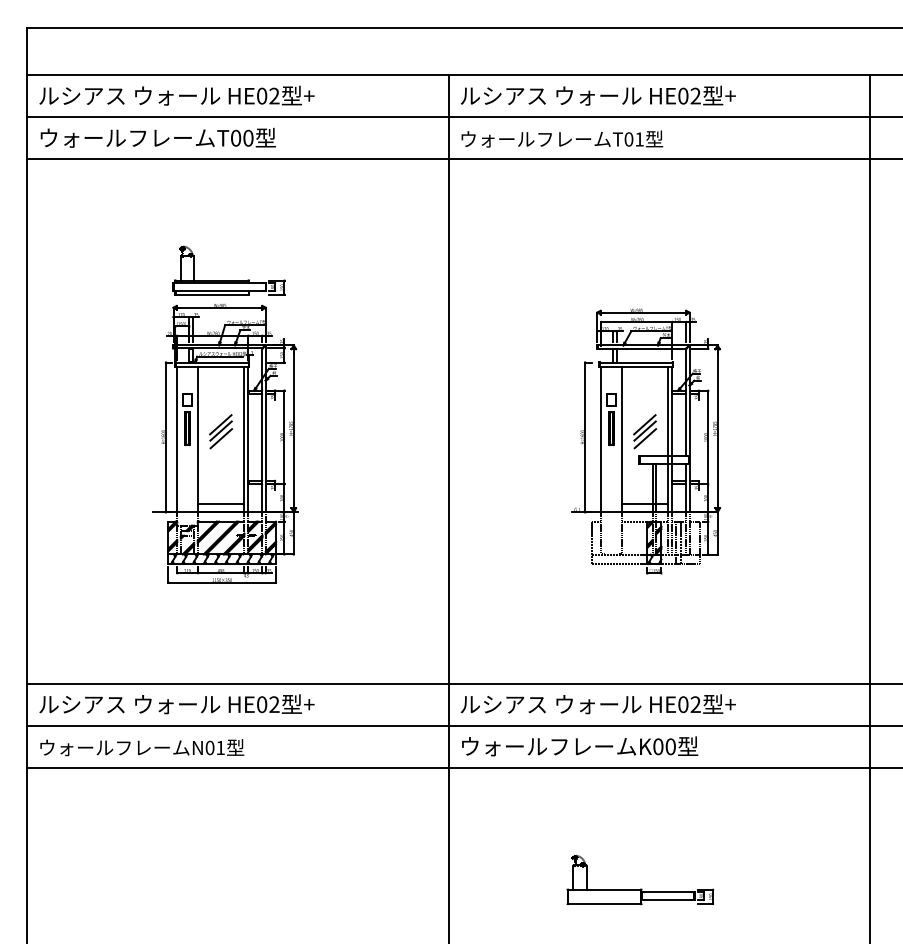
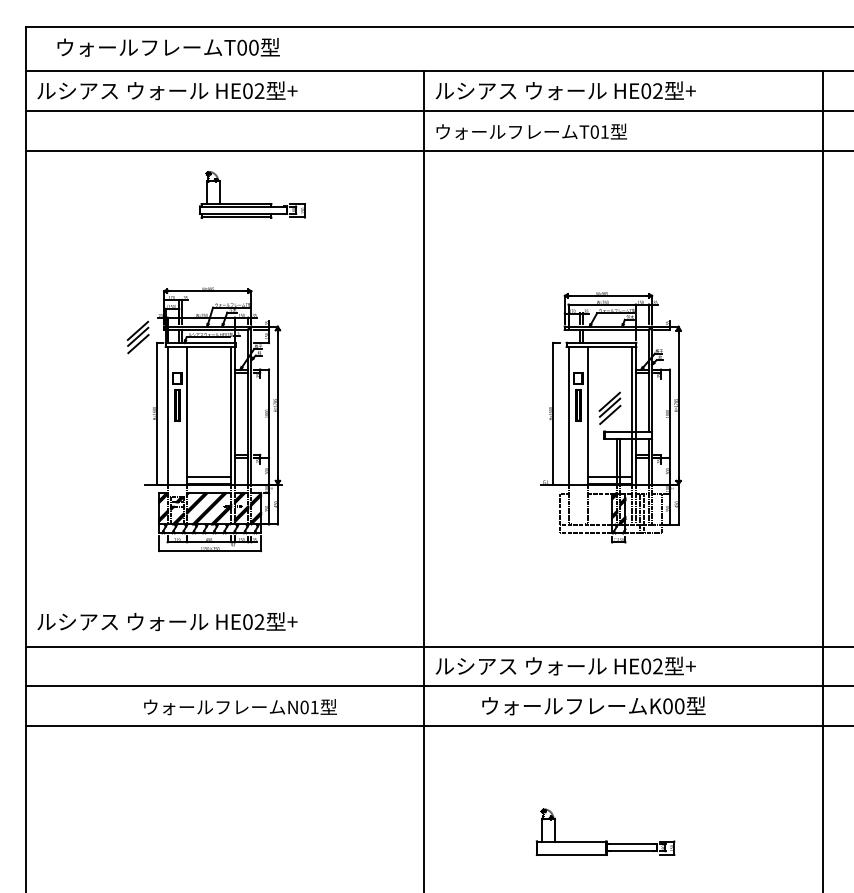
text: (157, 137) -> (167, 47), moved
part: (228, 280) -> (252, 203), moved
part: (221, 431) -> (138, 337), moved
text: (176, 704) -> (166, 621), moved
text: (580, 746) -> (594, 706), moved
text: (142, 747) -> (240, 706), moved

